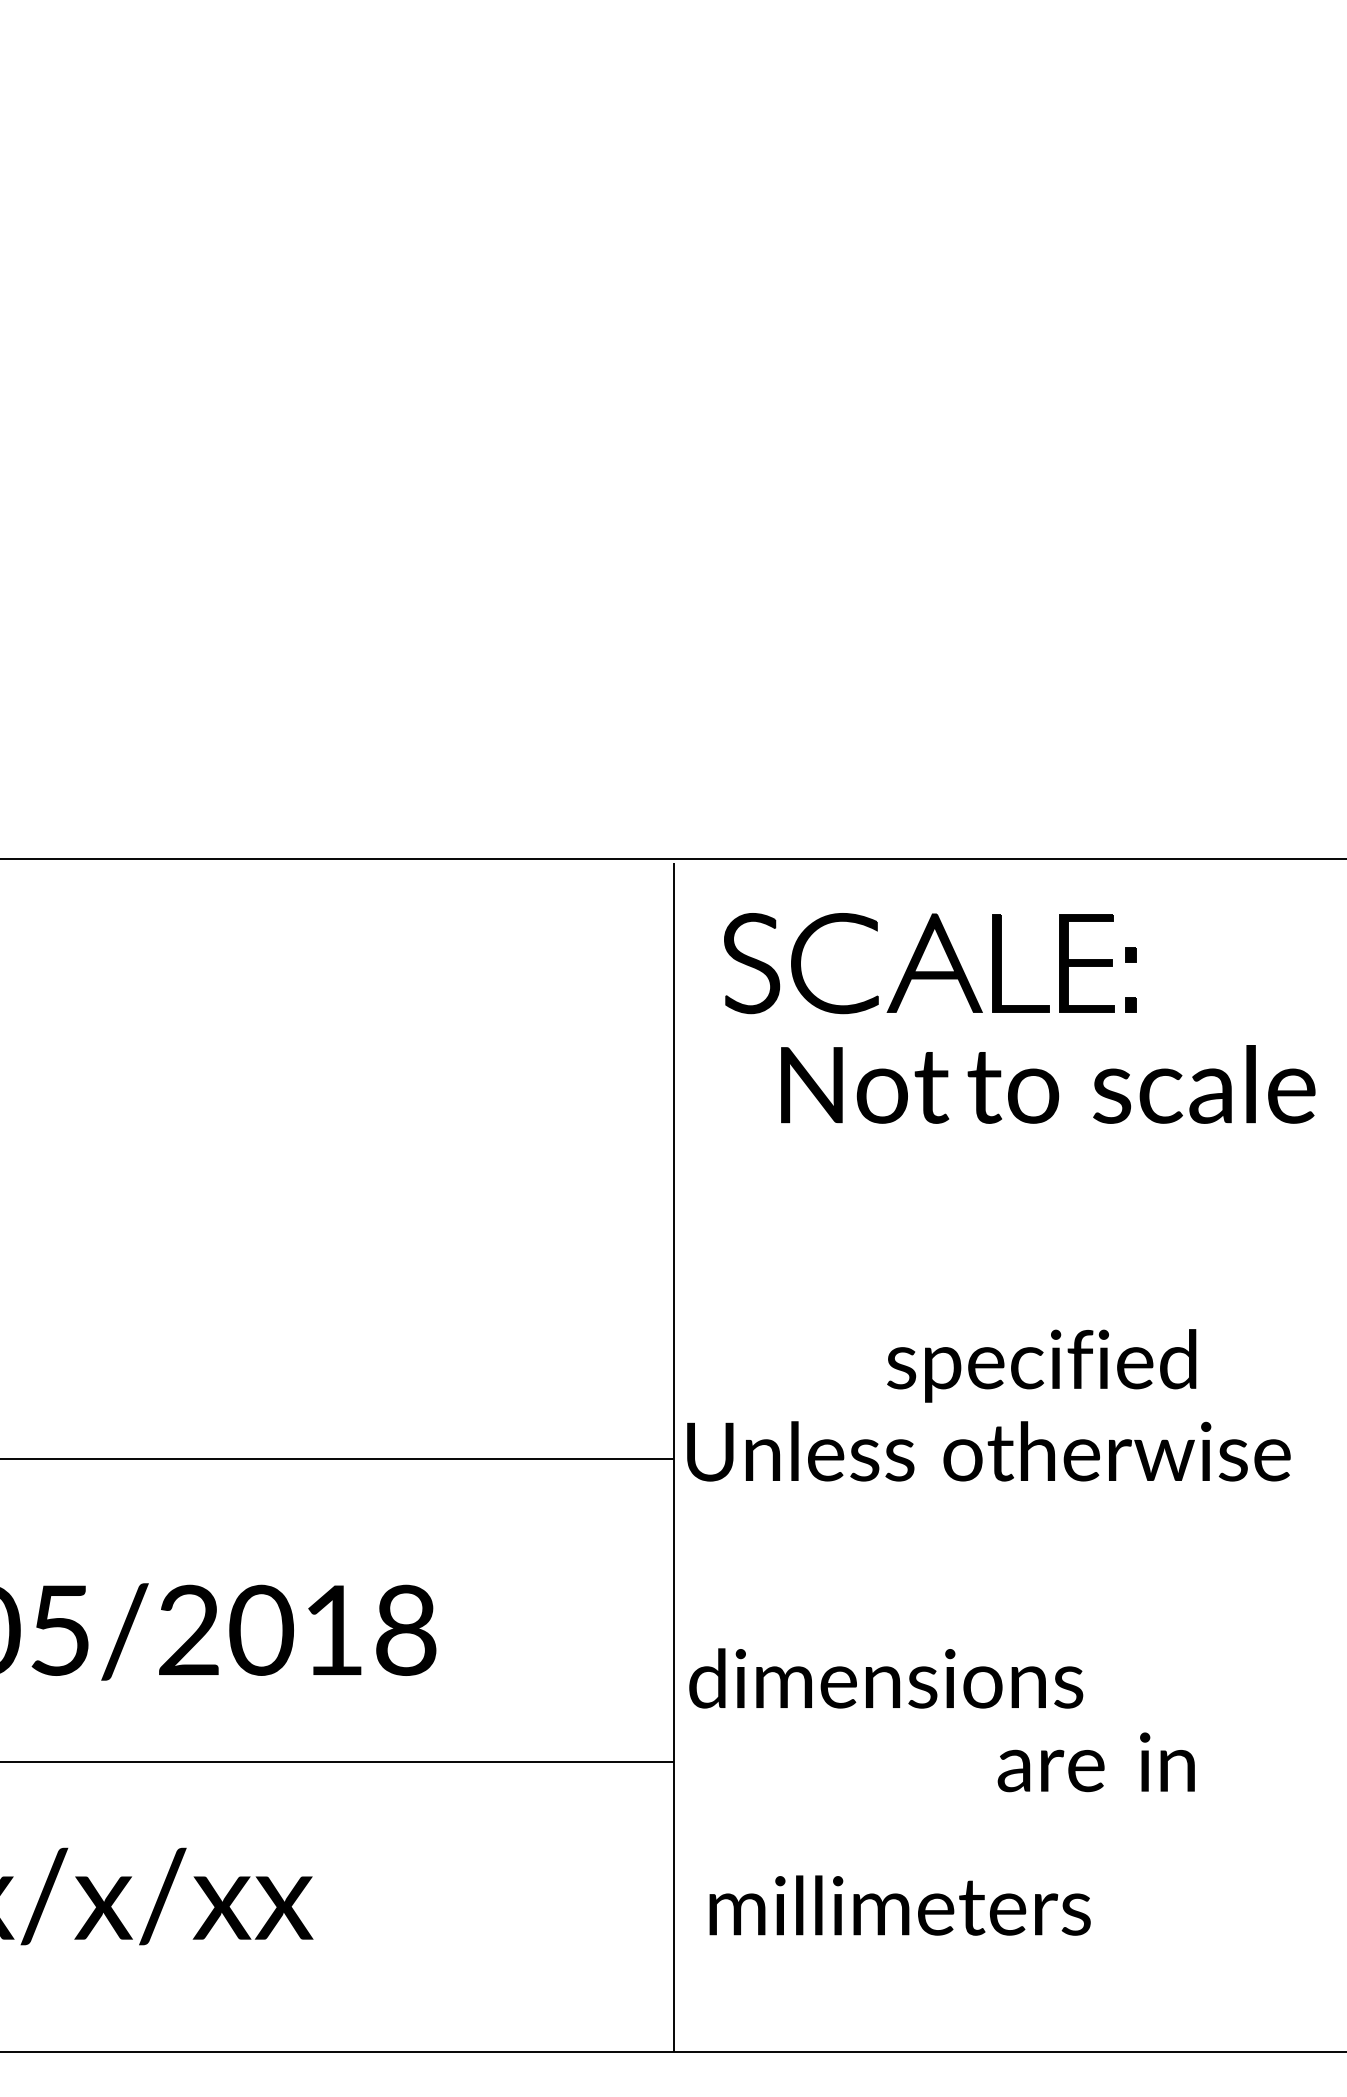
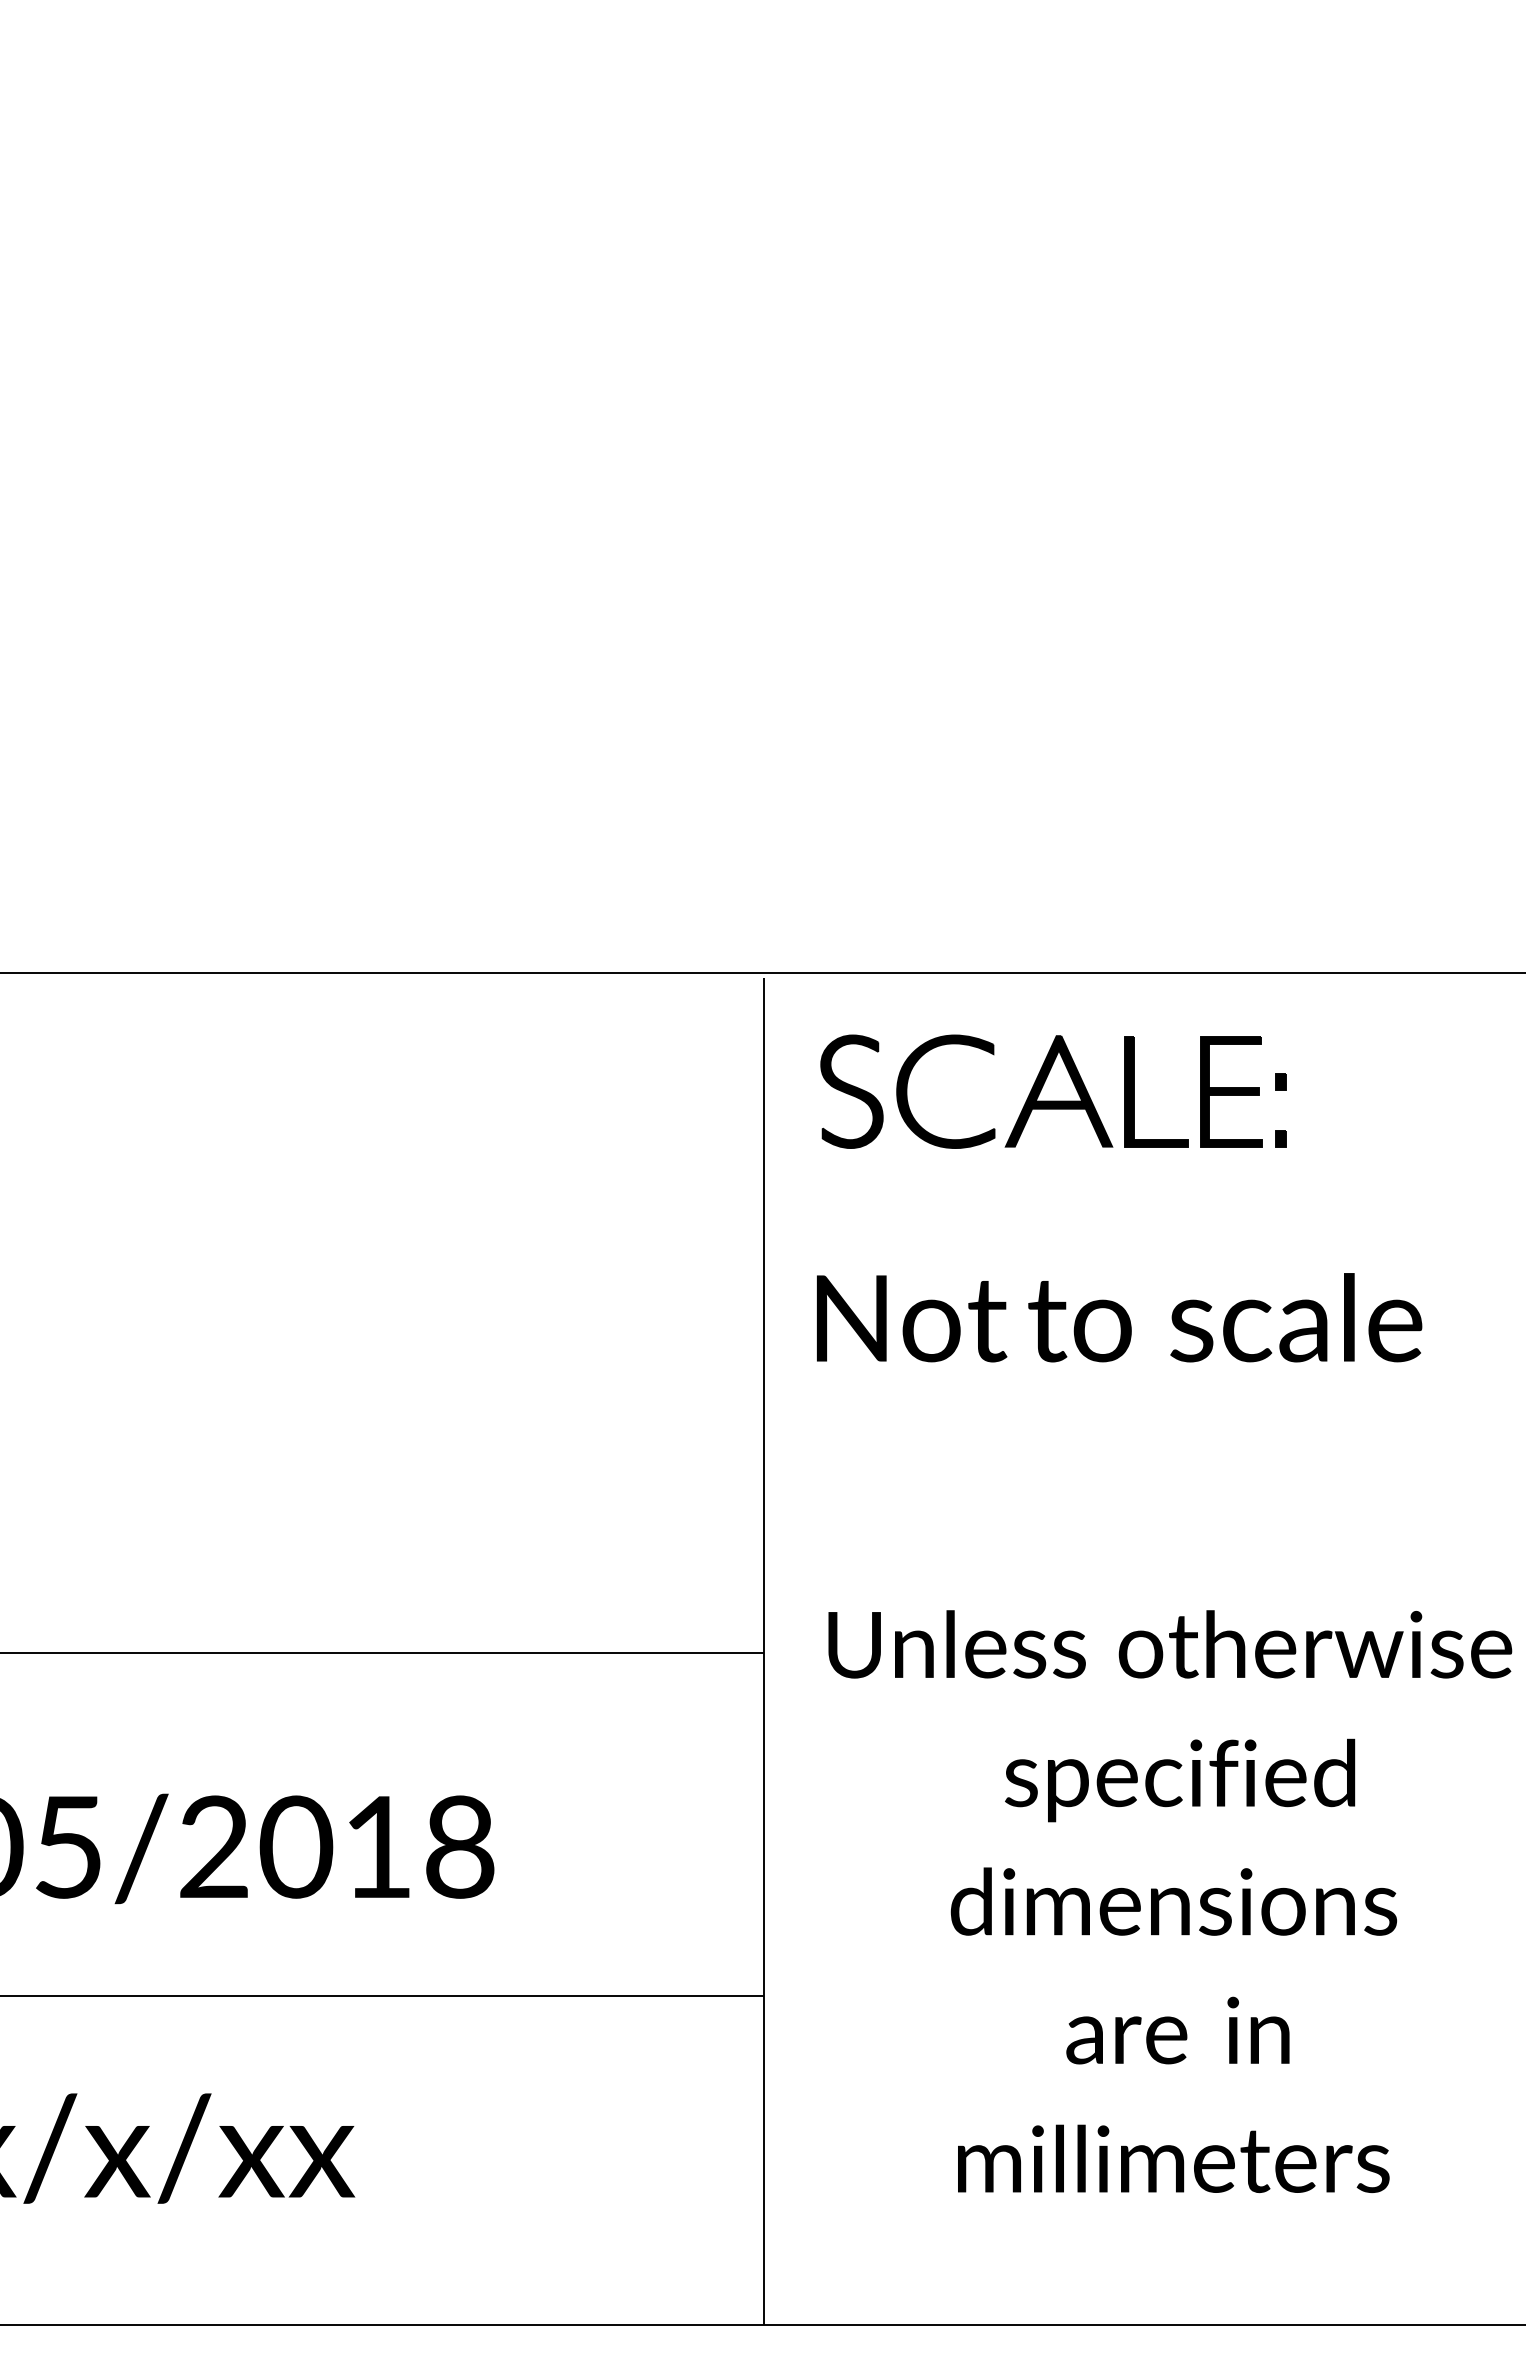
text: (1048, 1084) -> (1119, 1317), moved
text: (1042, 1365) -> (1180, 1780), moved
text: (989, 1451) -> (1170, 1644), moved
text: (885, 1678) -> (1173, 1901), moved
text: (1095, 1762) -> (1177, 2030), moved
text: (899, 1905) -> (1173, 2158), moved

